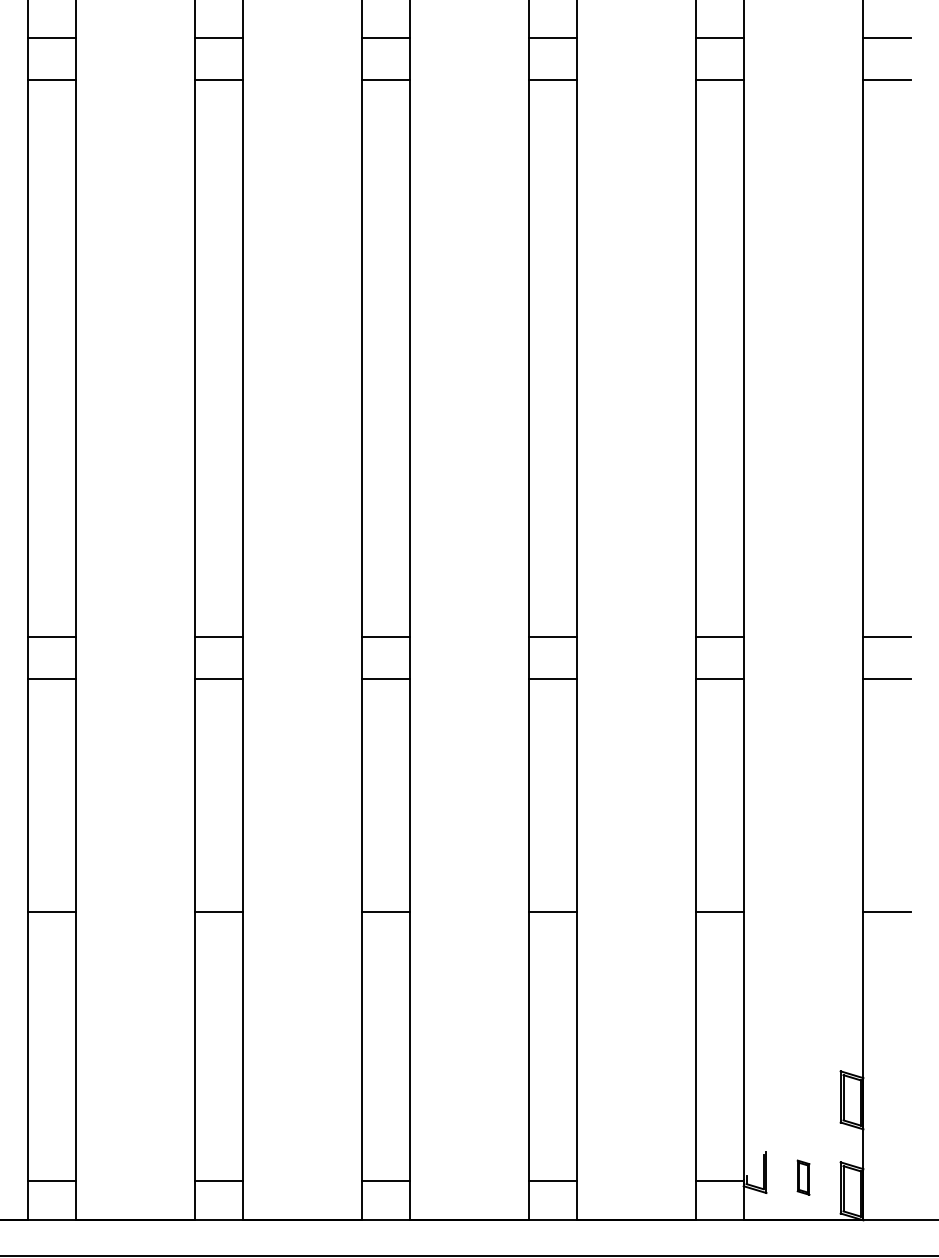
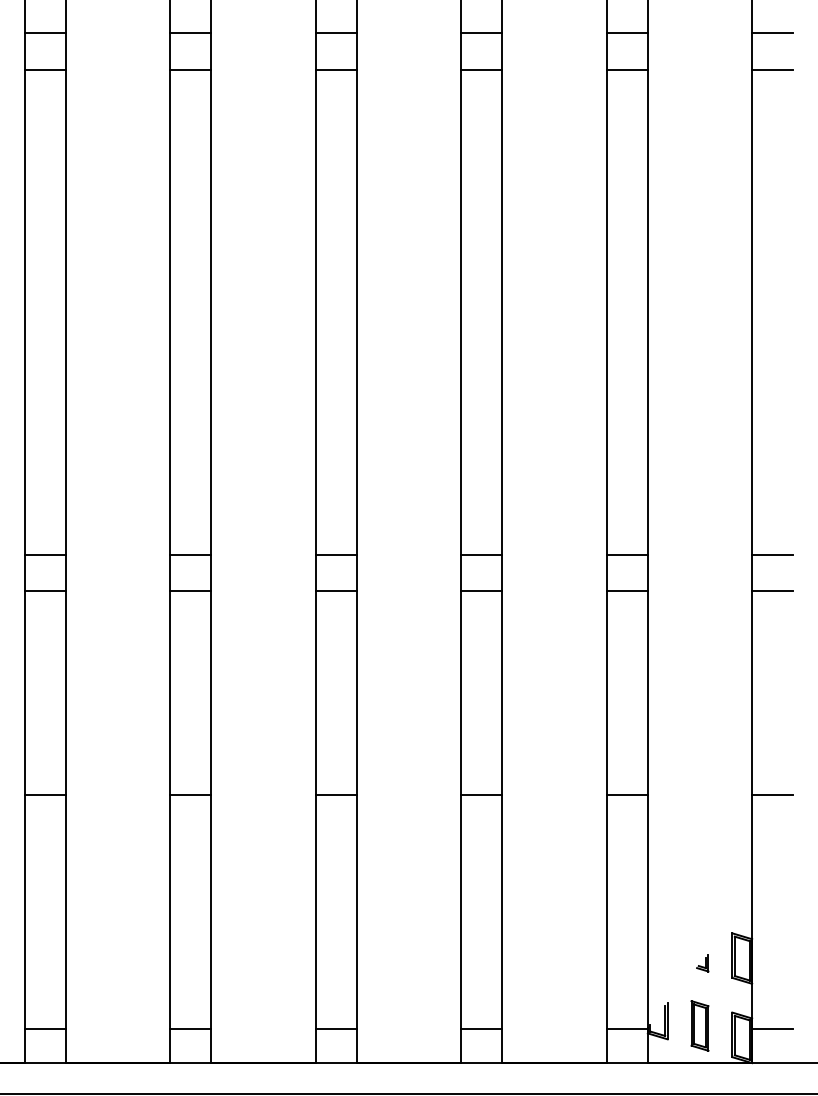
part: (806, 1105) -> (702, 963), added
part: (802, 1177) -> (699, 1025), size x1.67
line: (886, 1181) -> (772, 1029), added

